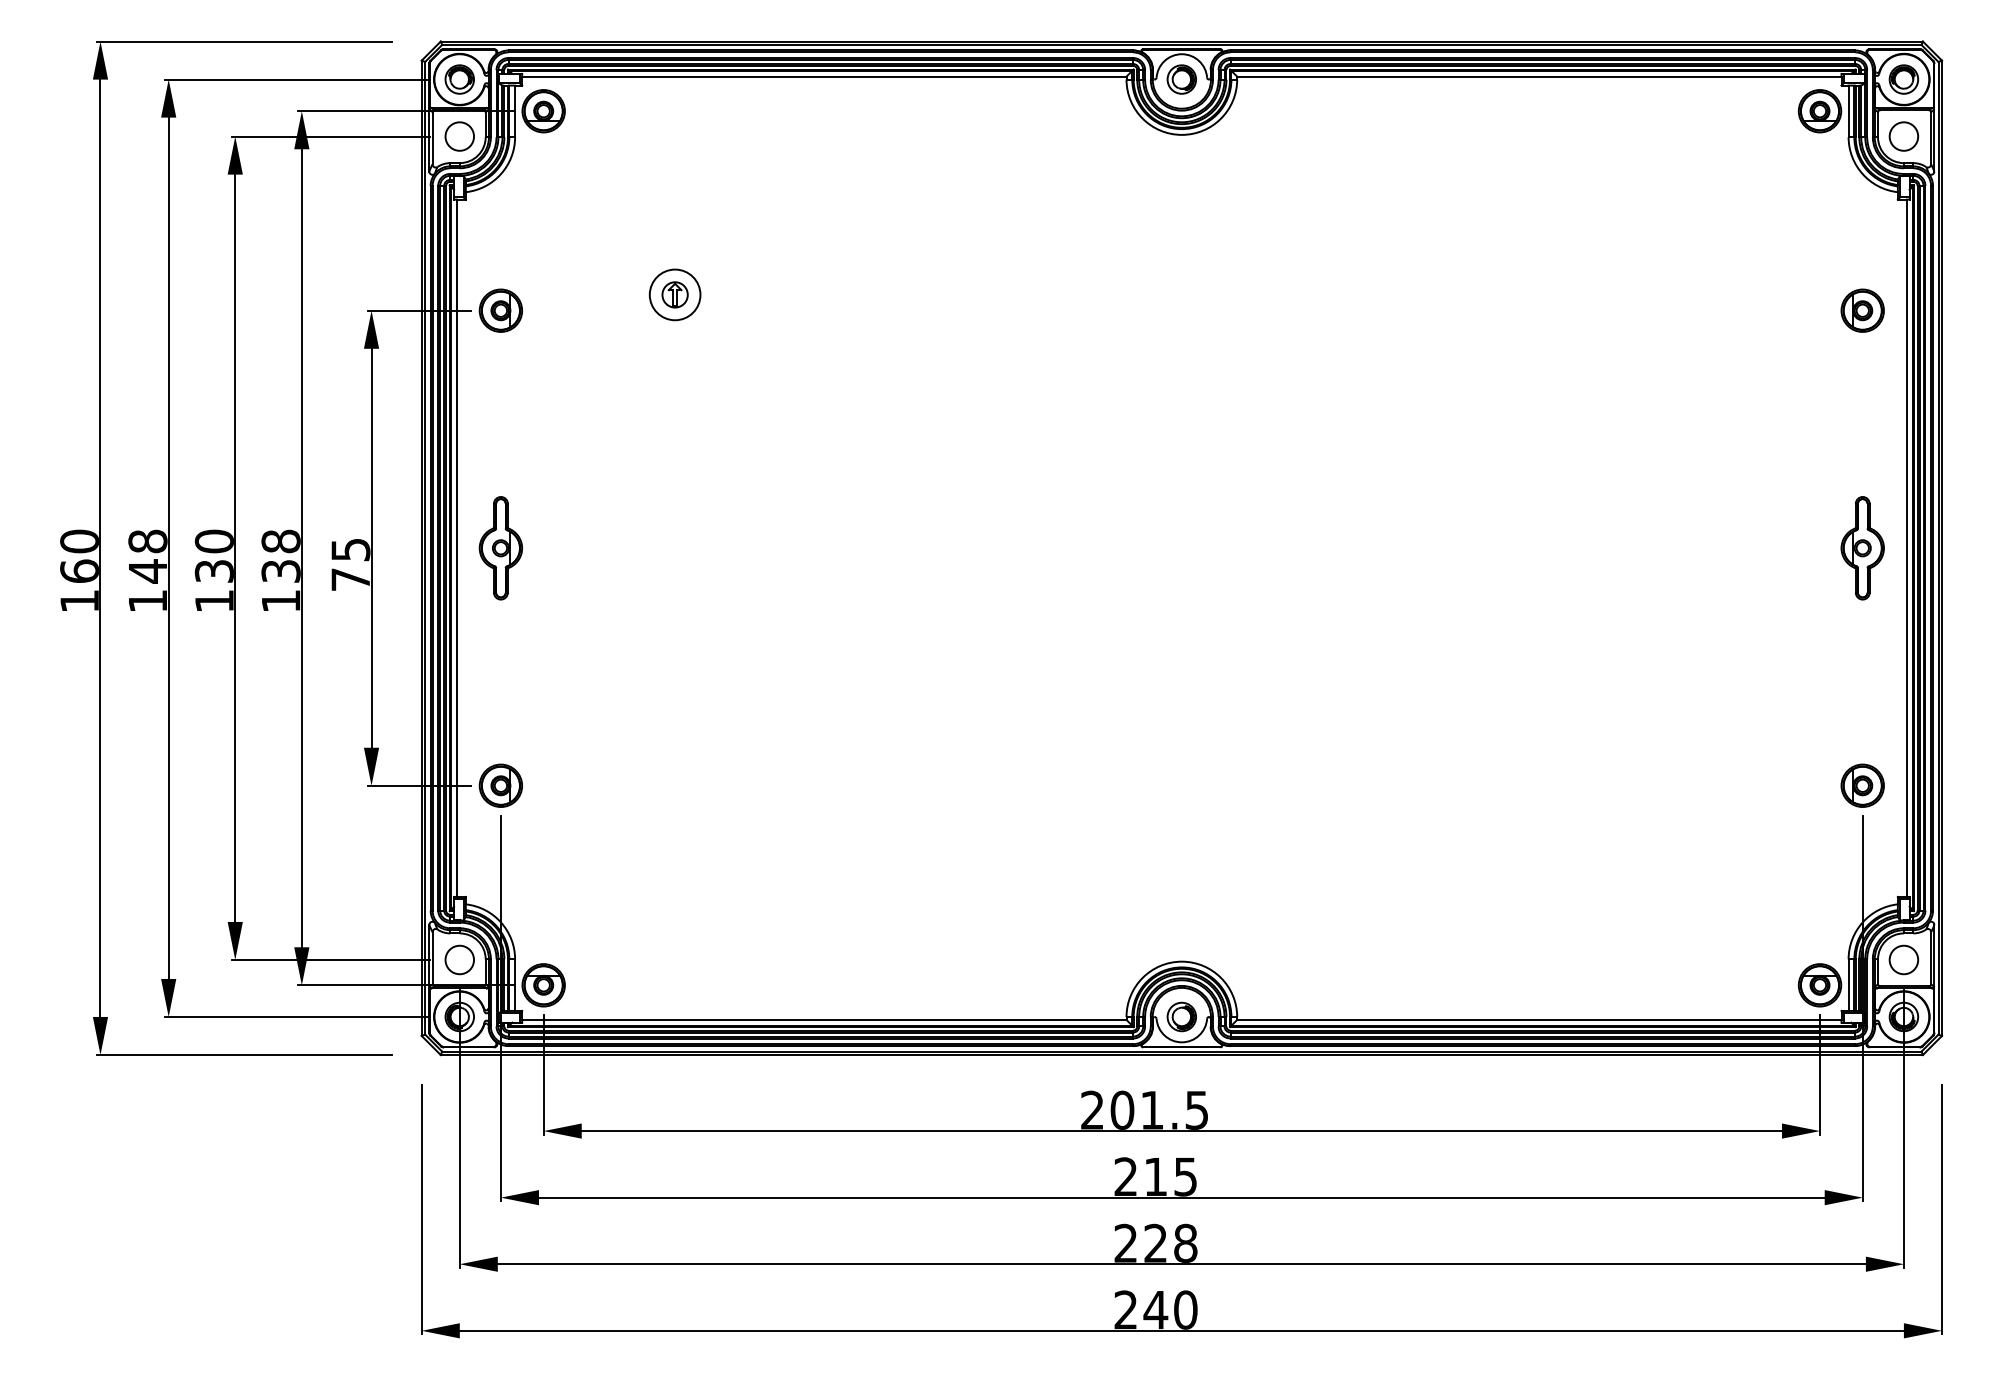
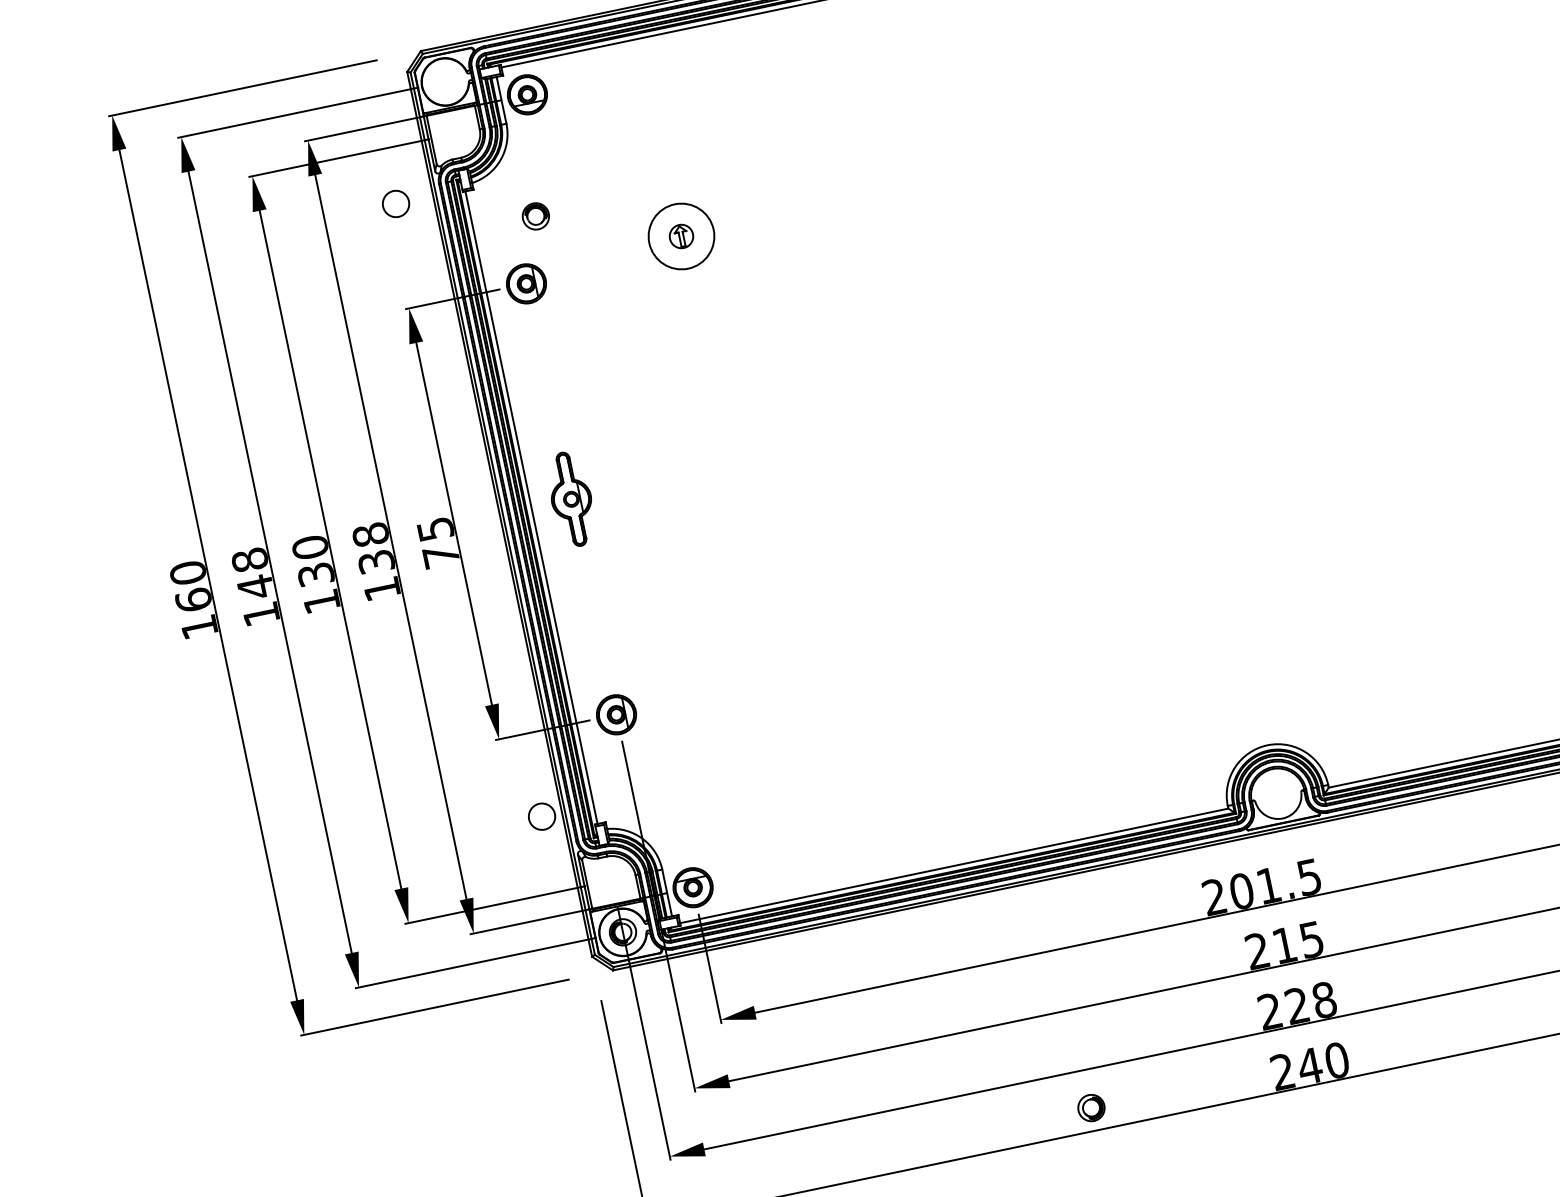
part: (459, 79) -> (535, 216), moved
circle: (459, 136) -> (395, 203), moved
circle: (674, 294) -> (680, 236), size x1.4
circle: (459, 959) -> (541, 816), moved
part: (1181, 1016) -> (1091, 1107), moved

